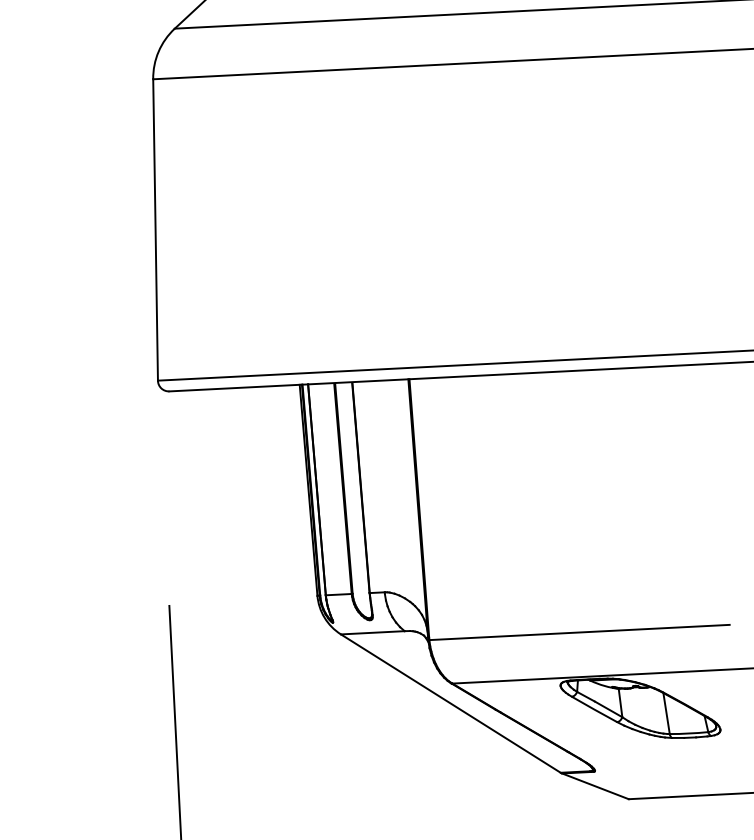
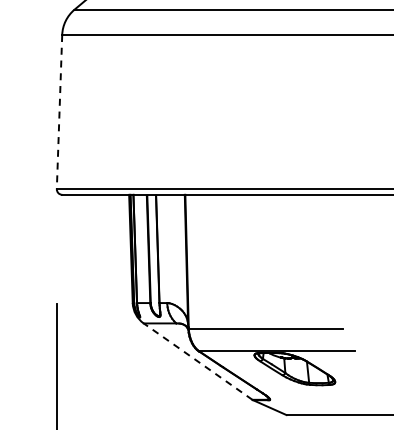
line: (155, 230) -> (59, 112), solid -> dashed
line: (449, 703) -> (197, 361), solid -> dashed

